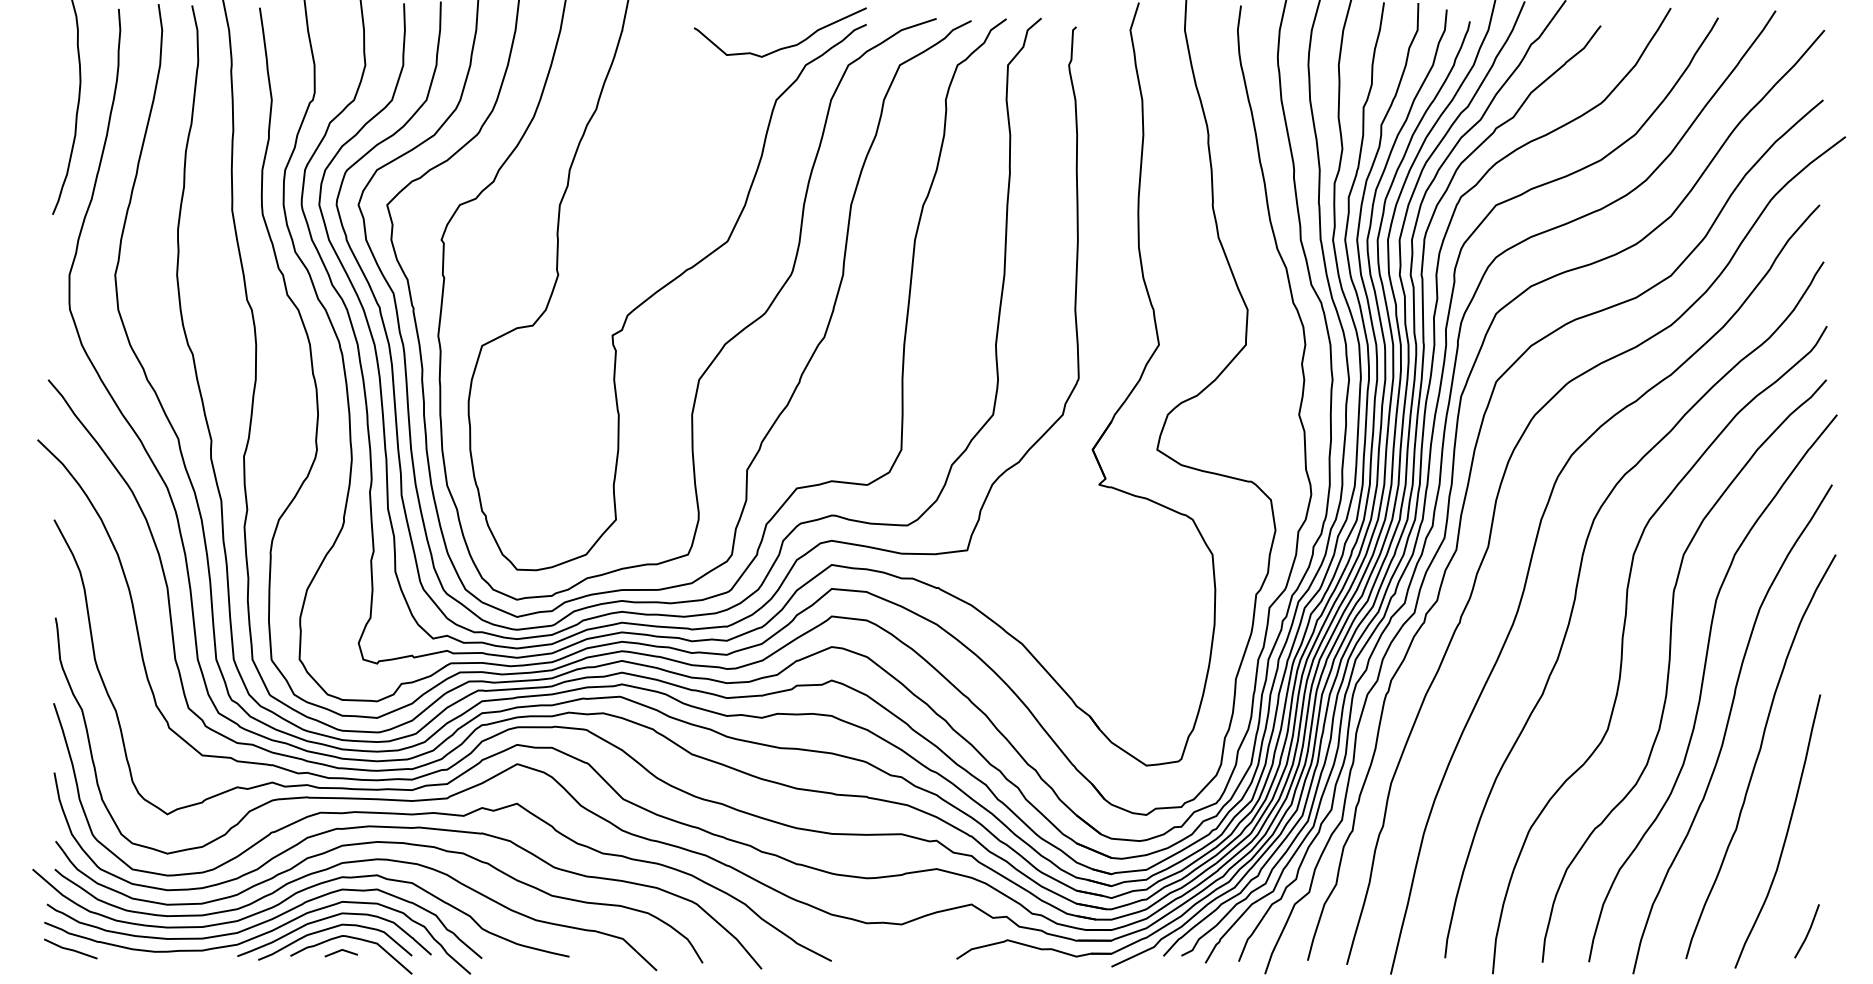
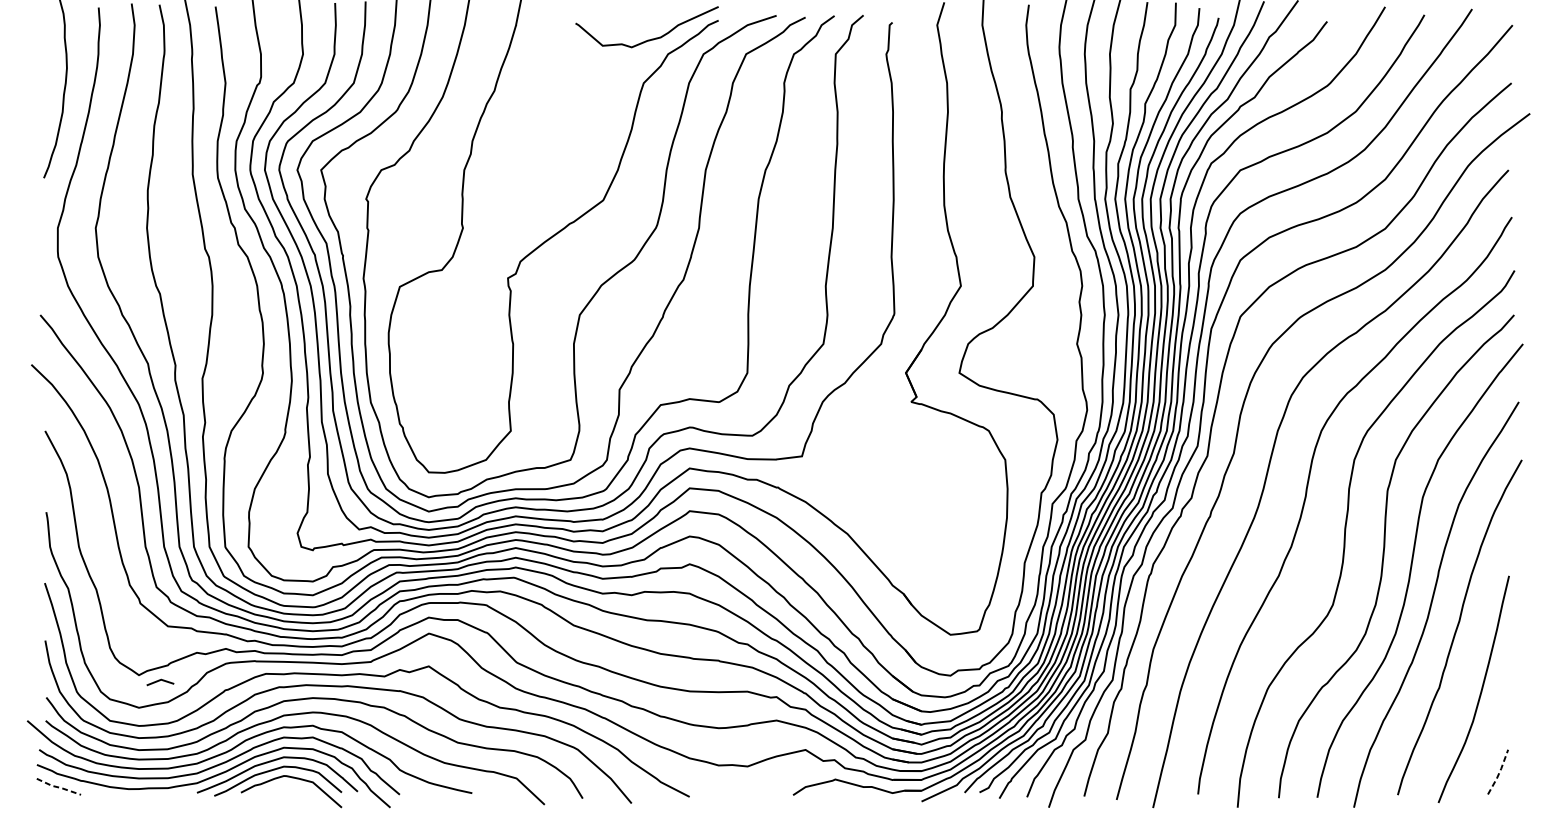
line: (1808, 931) -> (1499, 772), solid -> dashed
line: (70, 949) -> (58, 787), solid -> dashed
line: (340, 951) -> (159, 681), moved

